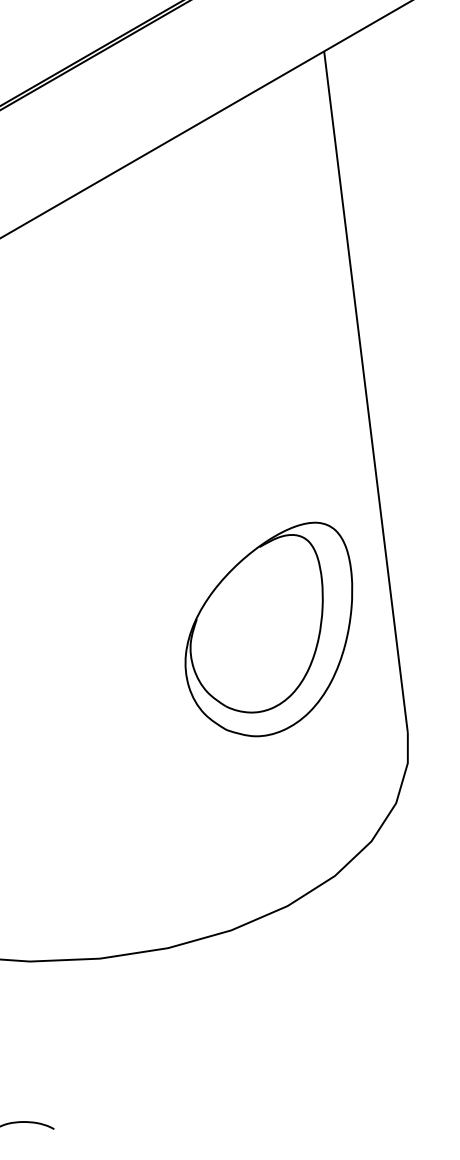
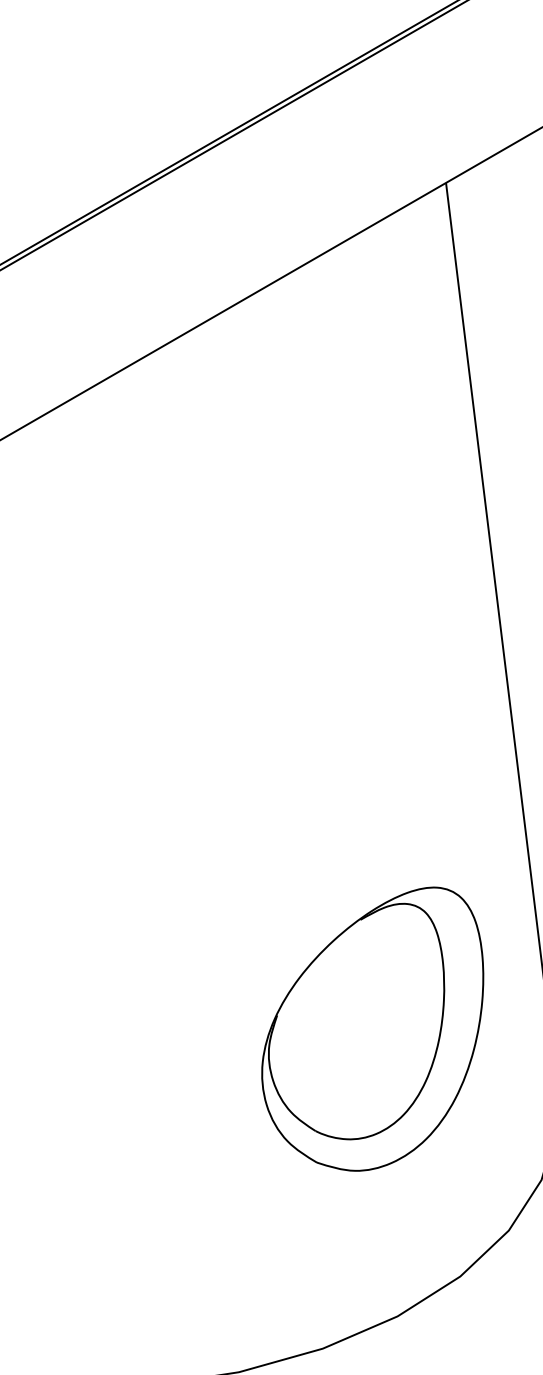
part: (268, 629) -> (372, 1029), moved

